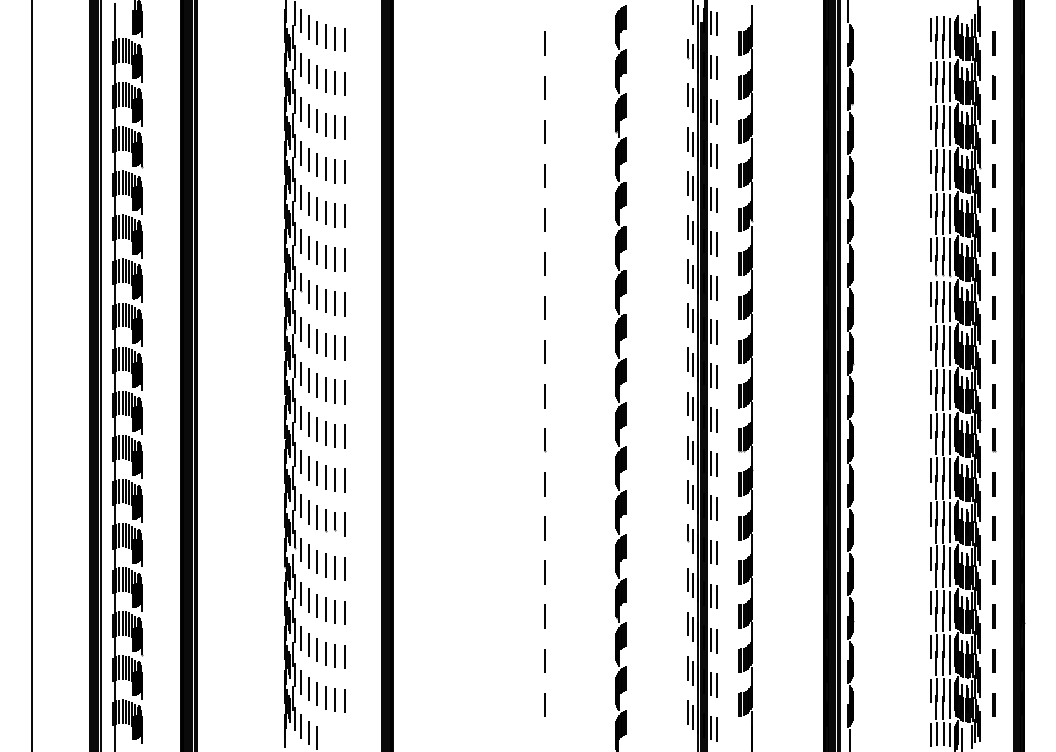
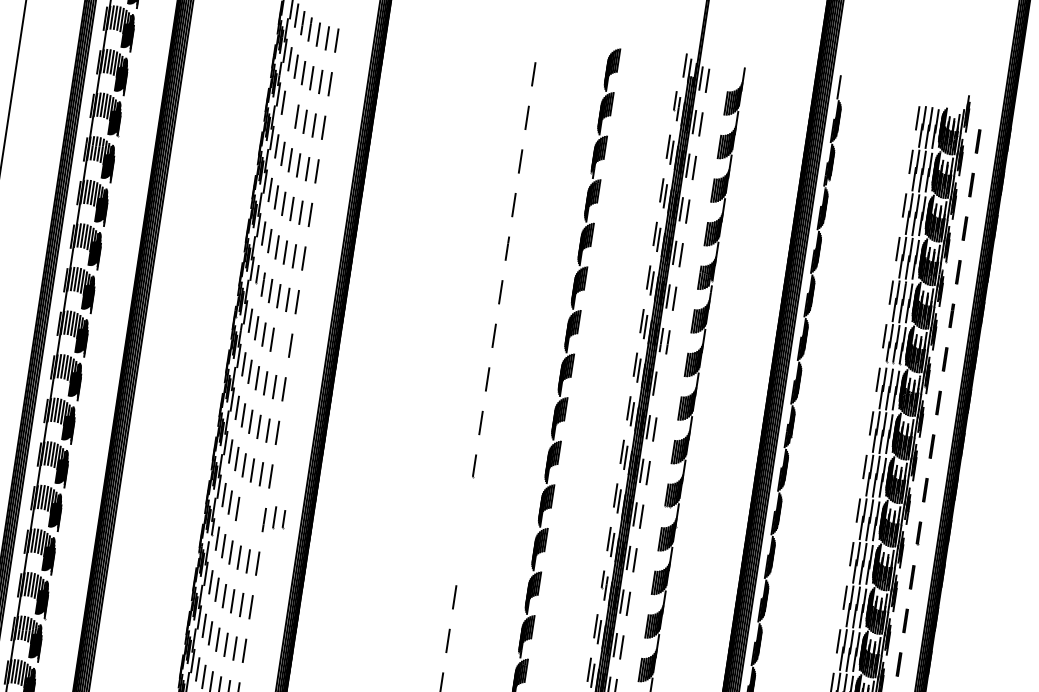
line: (308, 115) -> (289, 110), removed
line: (717, 332) -> (661, 385), removed
line: (335, 347) -> (281, 343), removed
line: (544, 484) -> (467, 510), removed
part: (330, 520) -> (279, 518), moved
line: (544, 528) -> (461, 553), removed

